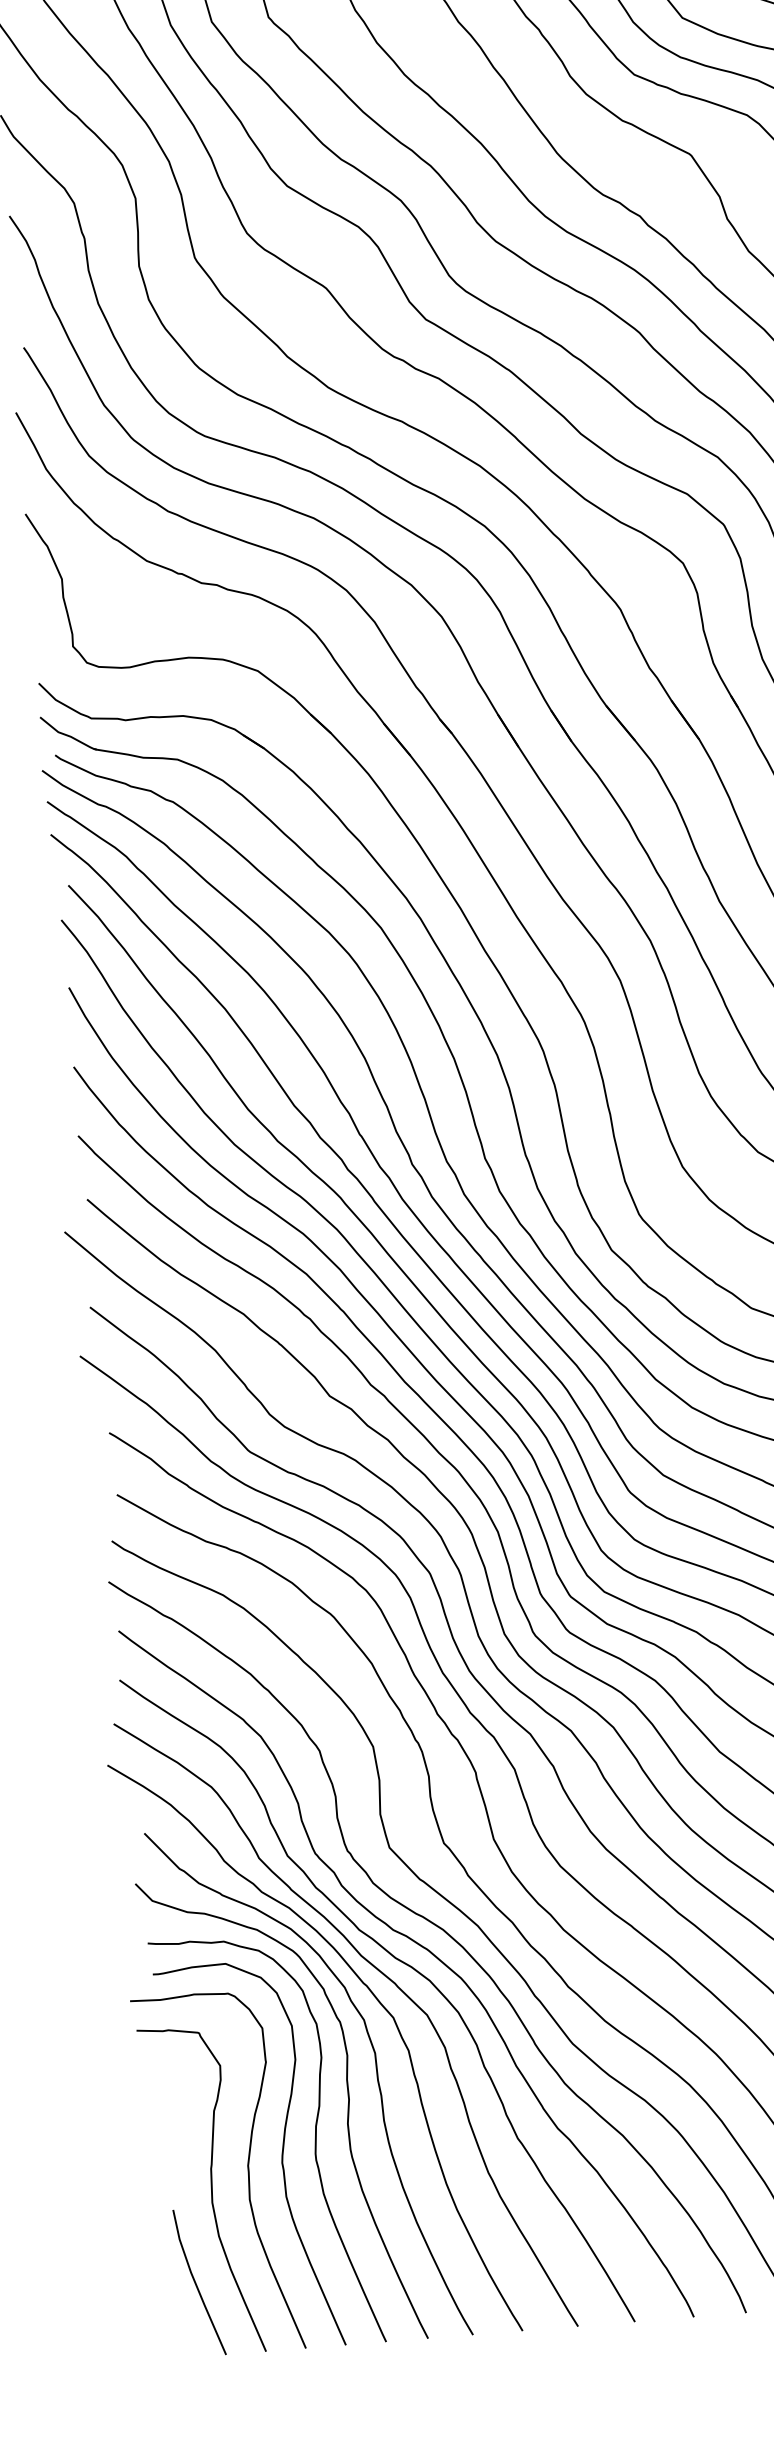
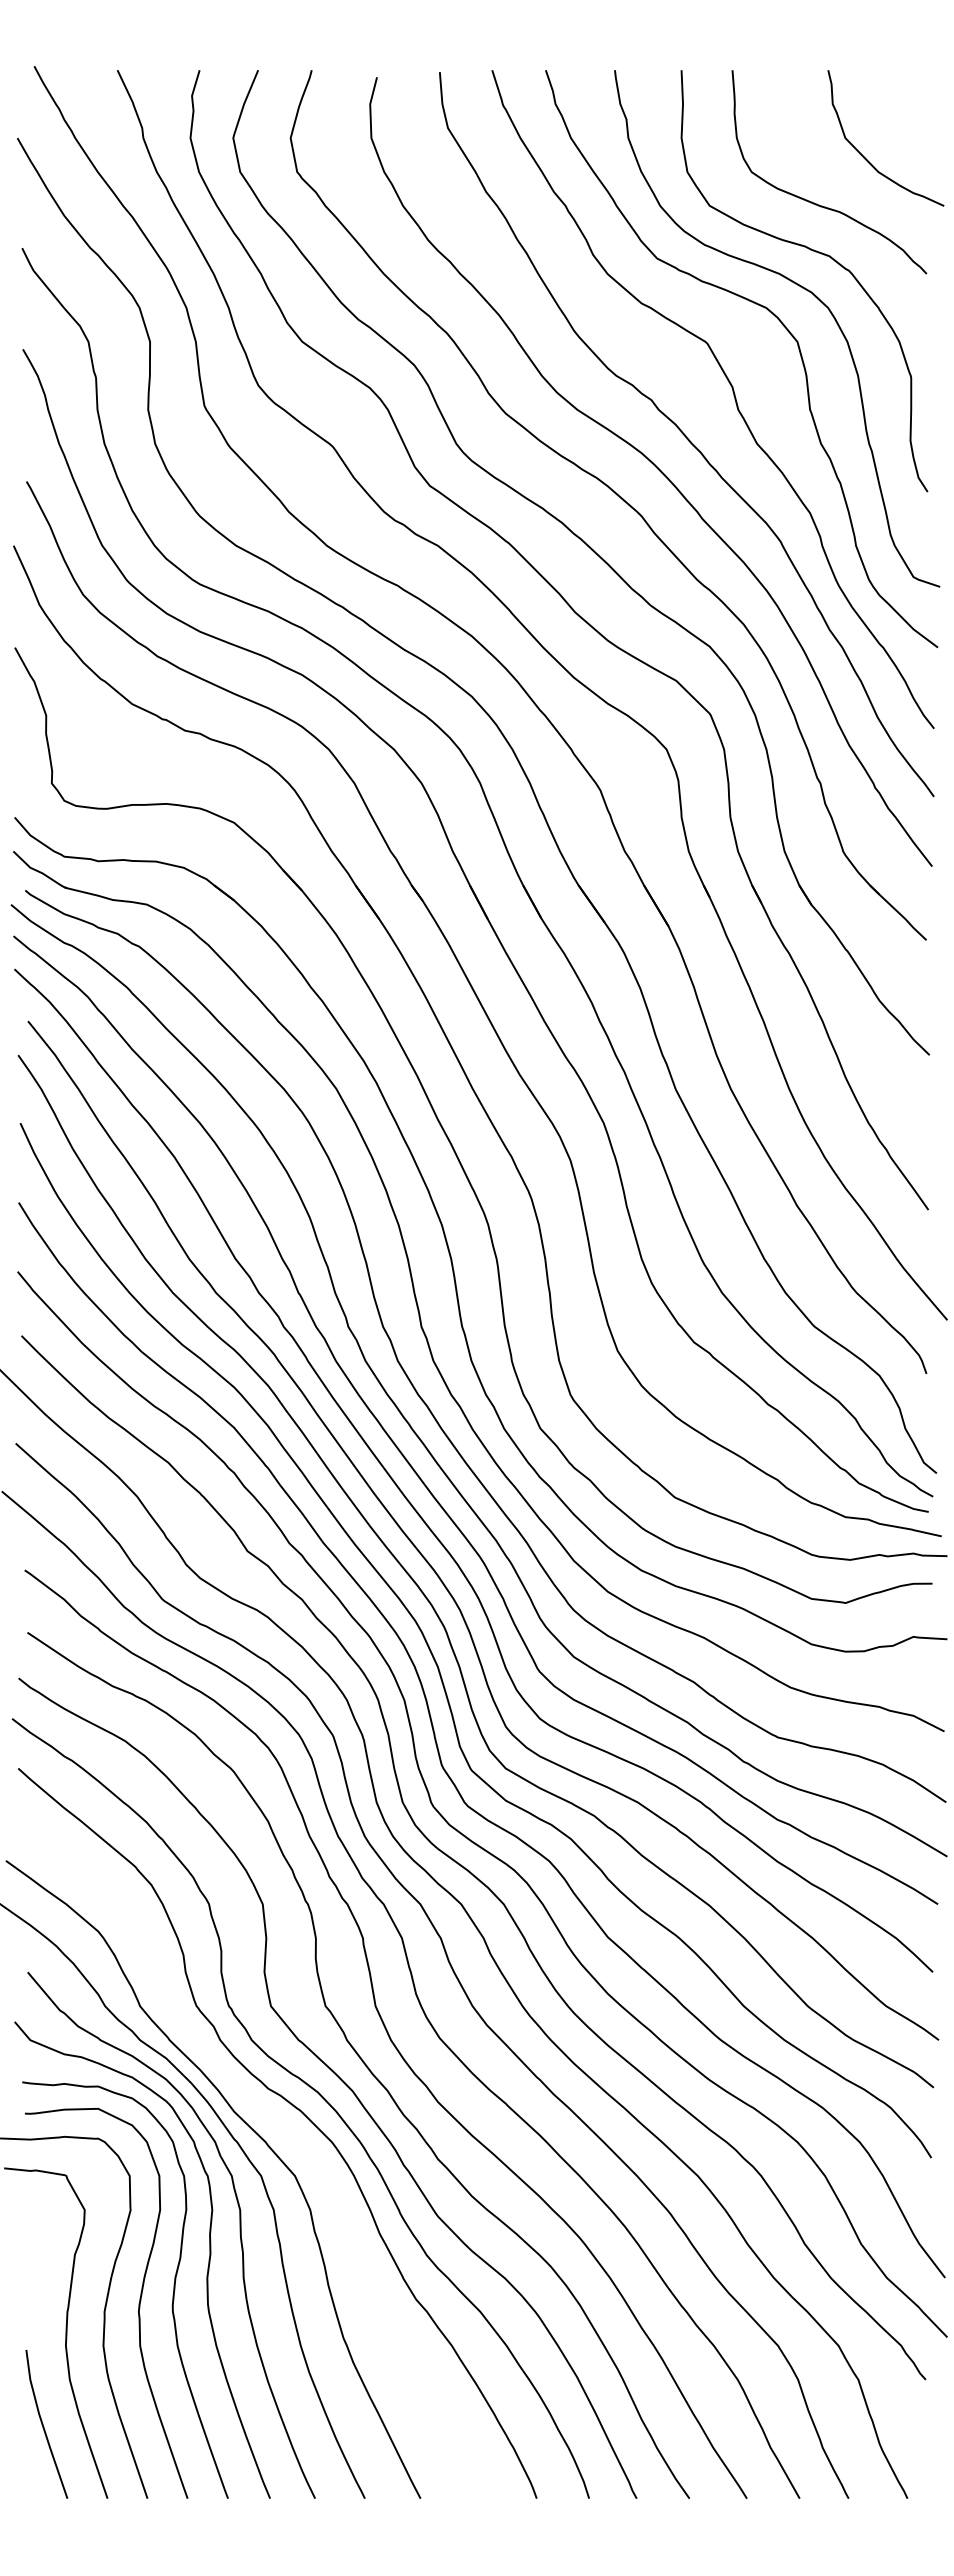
curve: (399, 1961) -> (271, 2120), removed

